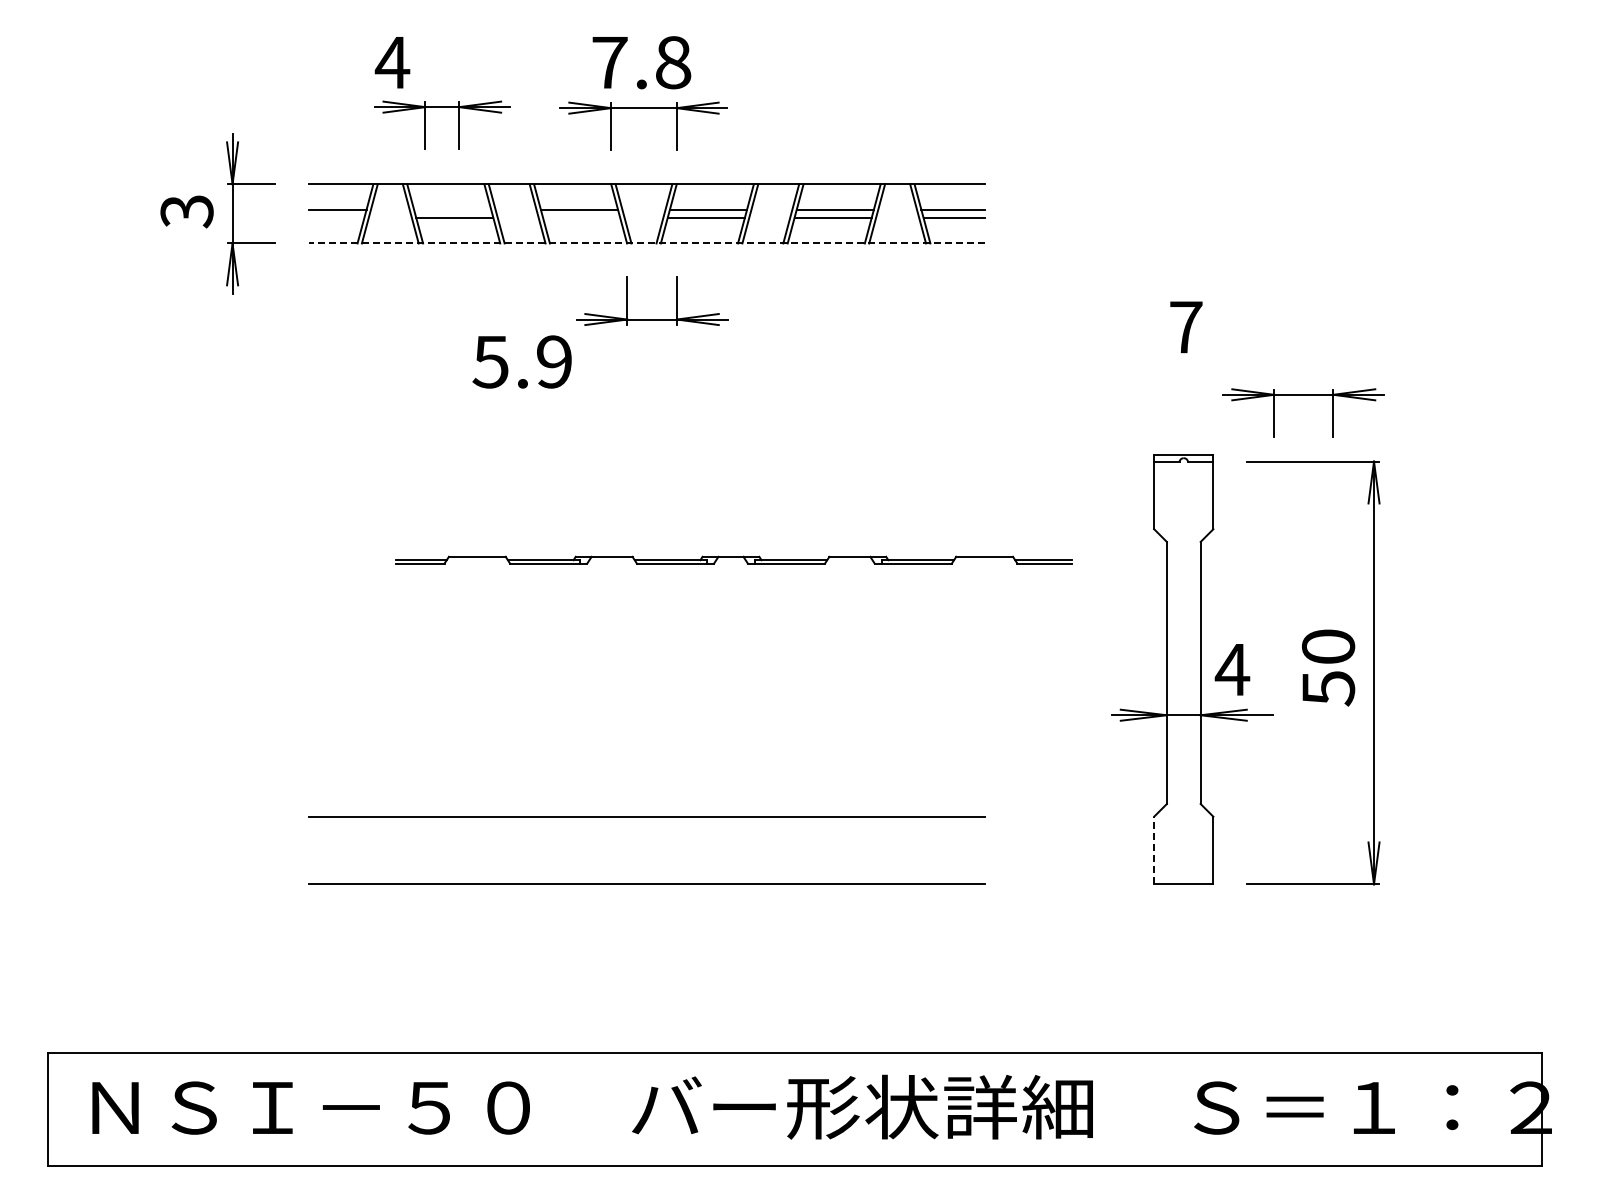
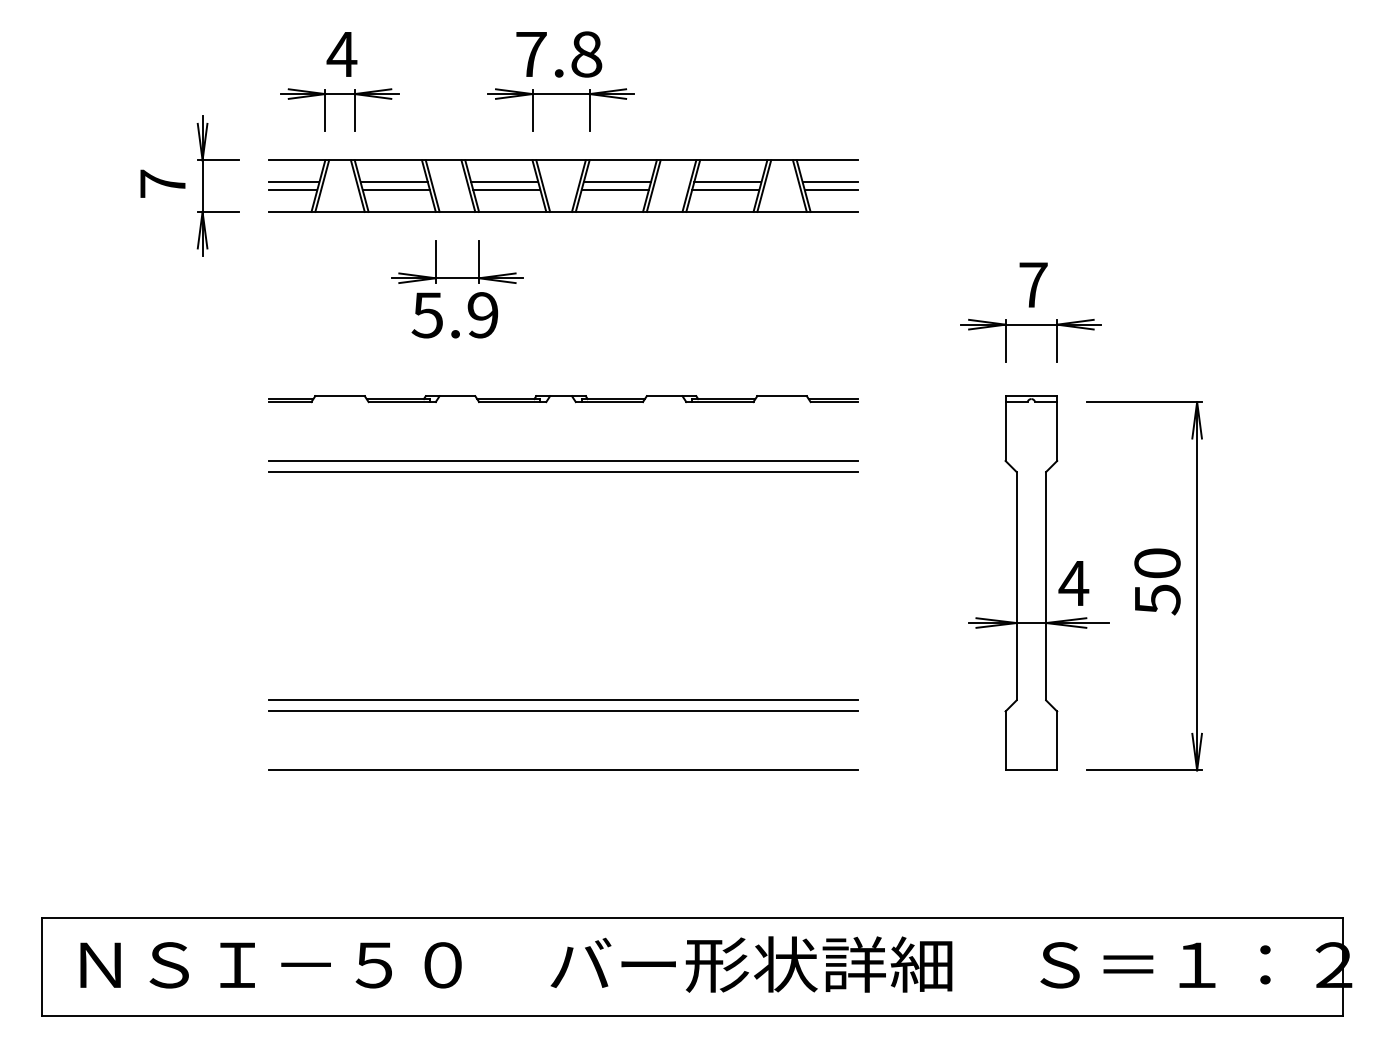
part: (458, 124) -> (354, 109), moved
line: (452, 209) -> (394, 182), added
text: (186, 211) -> (162, 184), 3 -> 7
line: (336, 218) -> (293, 190), added
line: (581, 218) -> (506, 190), added
line: (646, 243) -> (563, 212), dashed -> solid
part: (652, 319) -> (457, 278), moved
part: (1303, 395) -> (1031, 325), moved
line: (646, 529) -> (563, 461), added
line: (646, 541) -> (563, 471), added
part: (733, 559) -> (563, 398), moved
line: (646, 804) -> (563, 700), added
line: (1154, 850) -> (1005, 740), dashed -> solid

